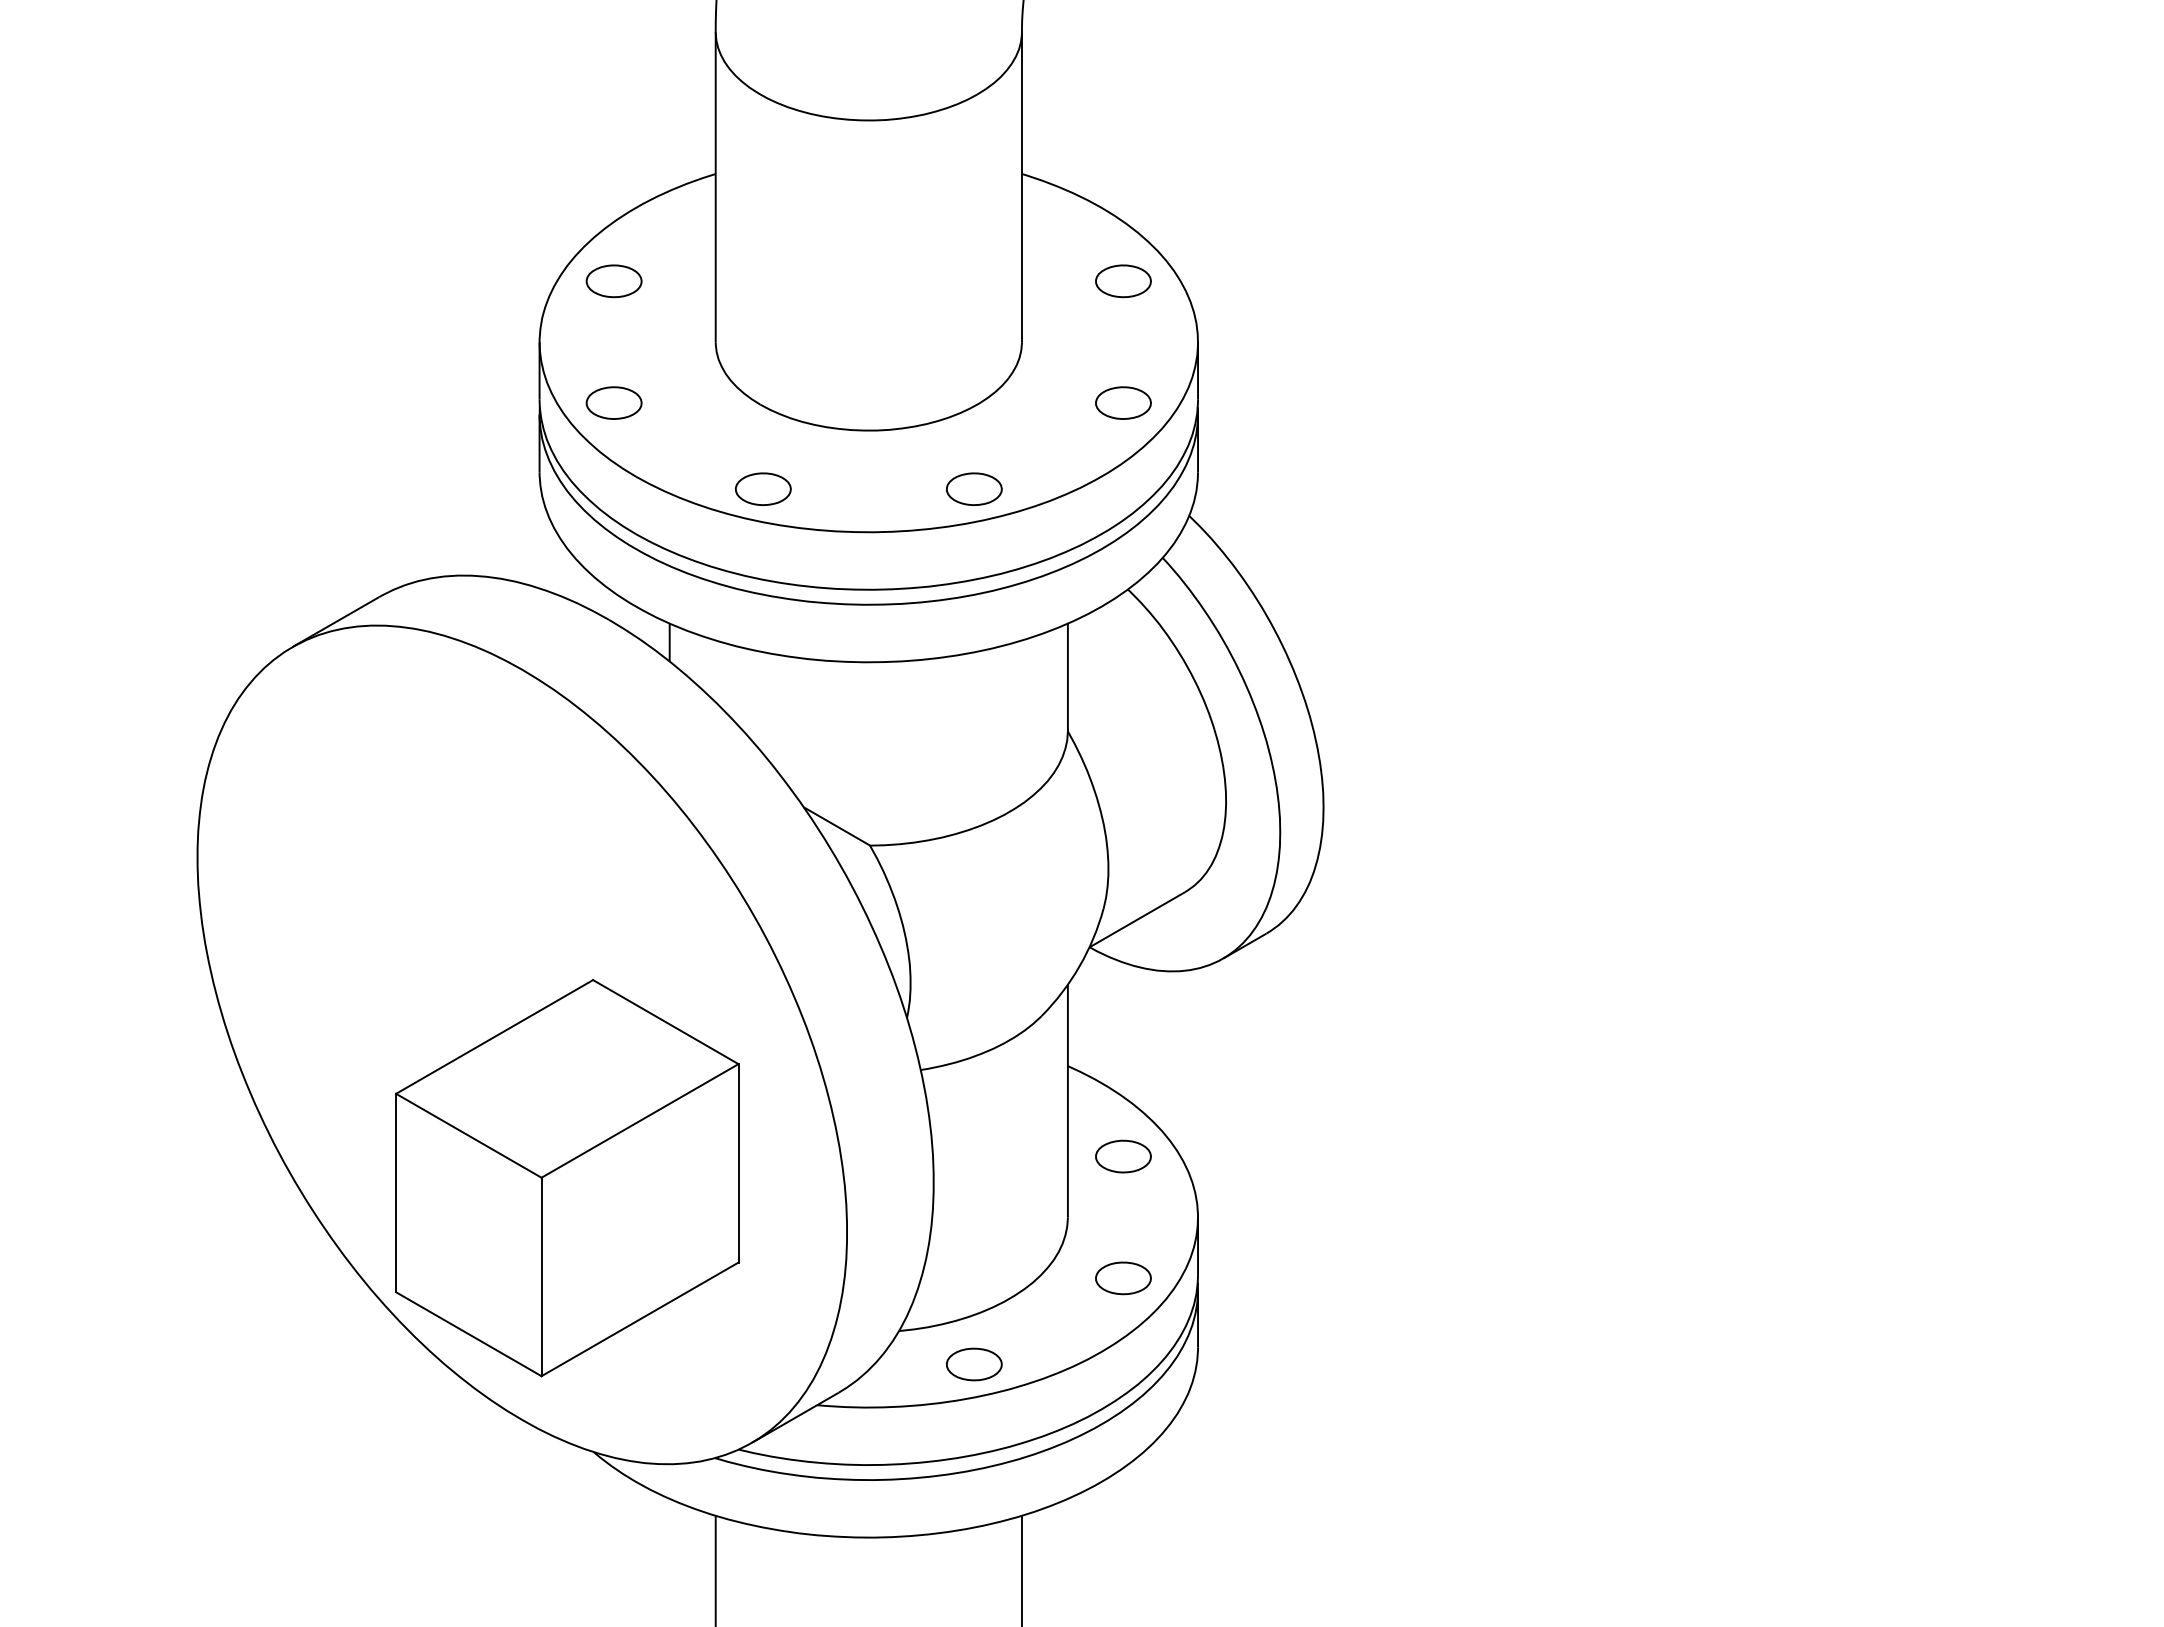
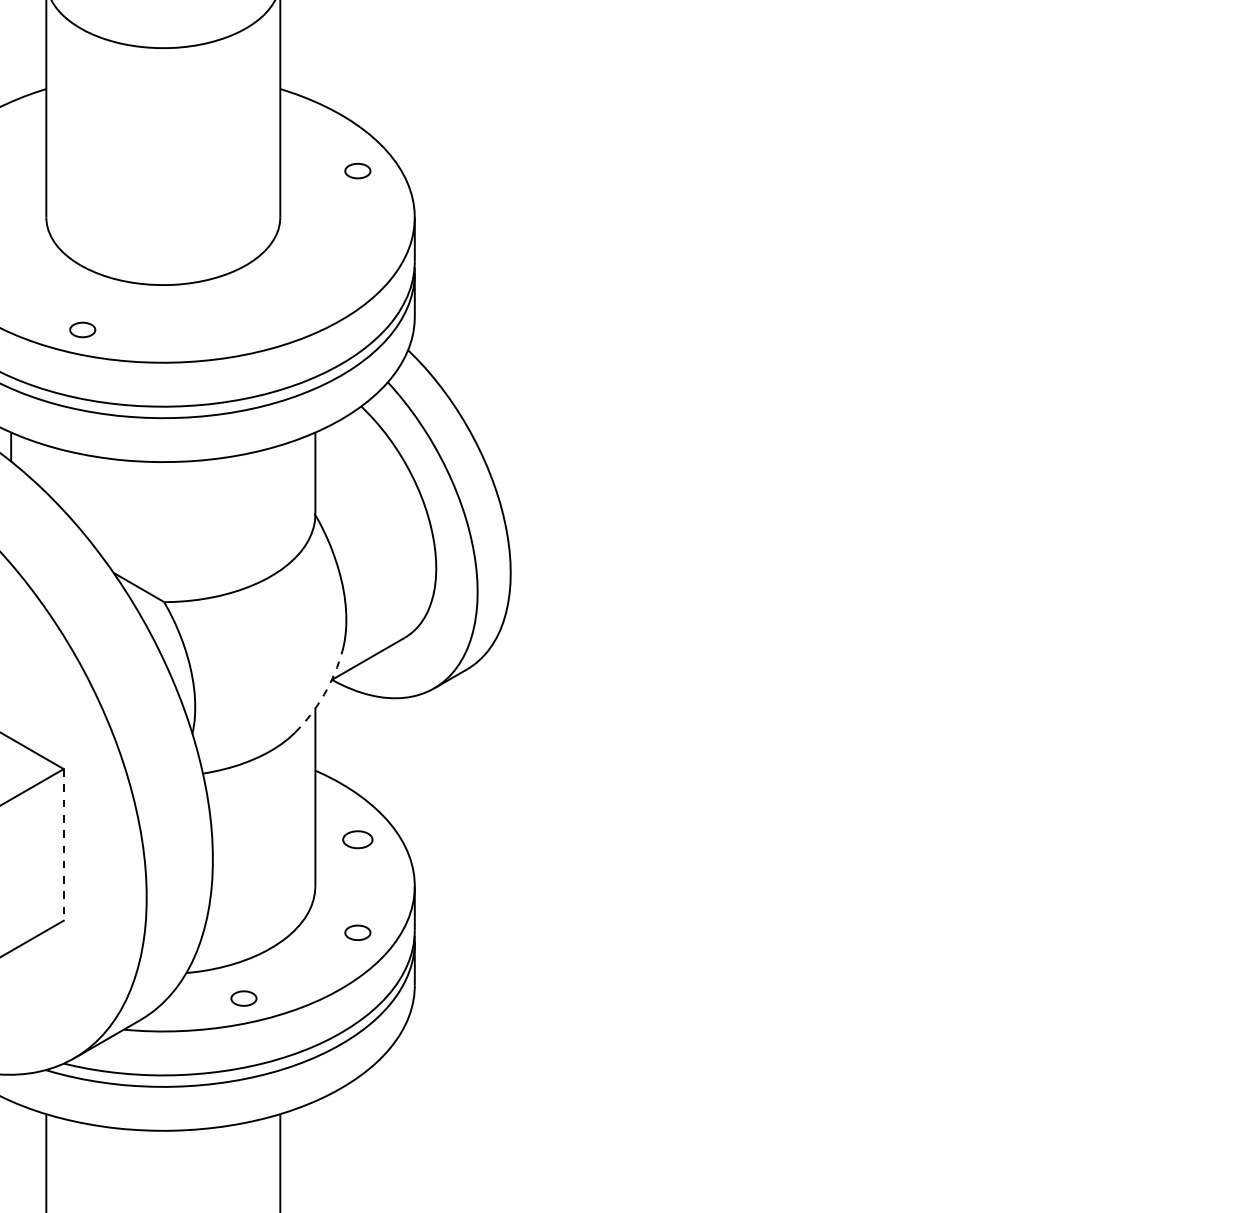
part: (1123, 281) -> (357, 171), size x0.6
part: (1123, 402) -> (357, 263), removed
part: (763, 489) -> (82, 330), size x0.6
part: (974, 489) -> (244, 330), removed
arc: (1079, 966) -> (324, 694), solid -> dashed
part: (1123, 1156) -> (357, 839), size x0.7
line: (738, 1163) -> (63, 845), solid -> dashed
part: (1123, 1278) -> (357, 932), size x0.6
part: (974, 1364) -> (244, 998), size x0.6

